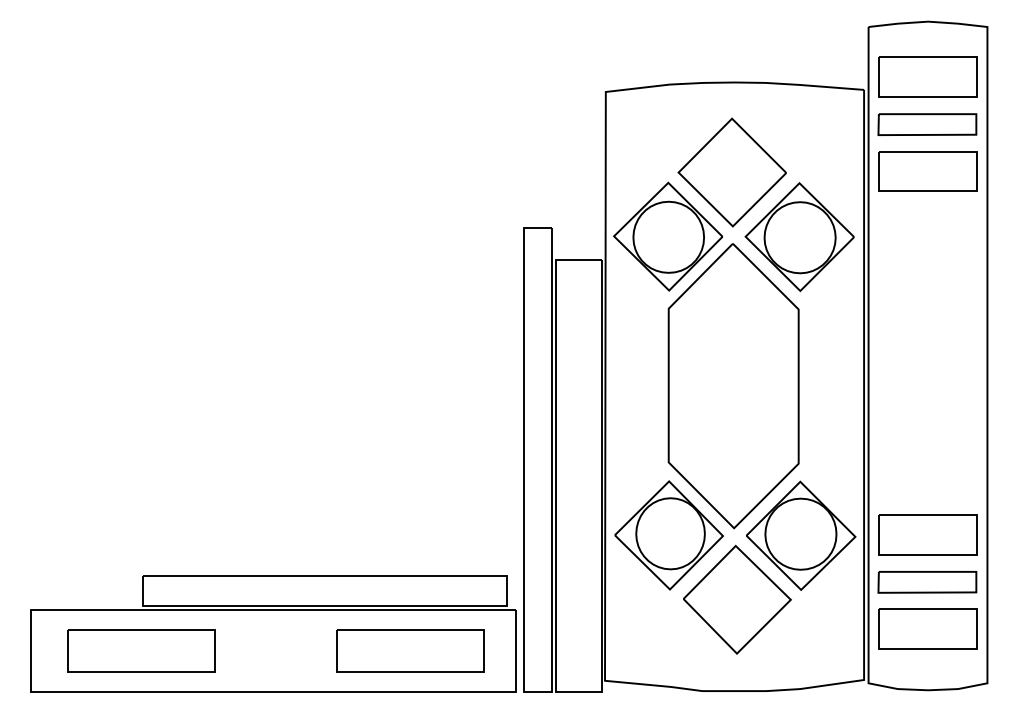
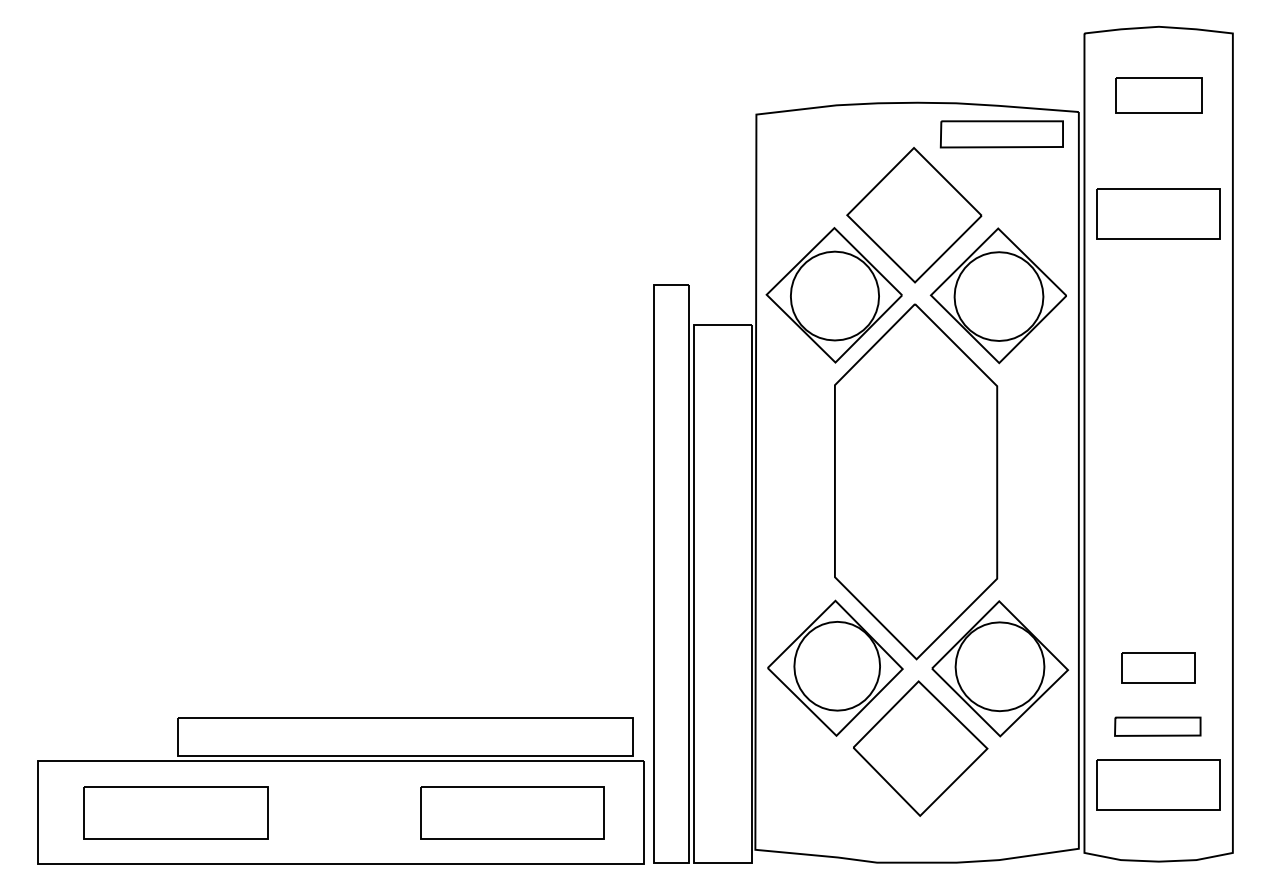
part: (927, 76) -> (1158, 95), size x0.7
part: (927, 124) -> (1001, 134), moved
part: (927, 534) -> (1158, 667), size x0.6
part: (927, 582) -> (1157, 726), size x0.7

